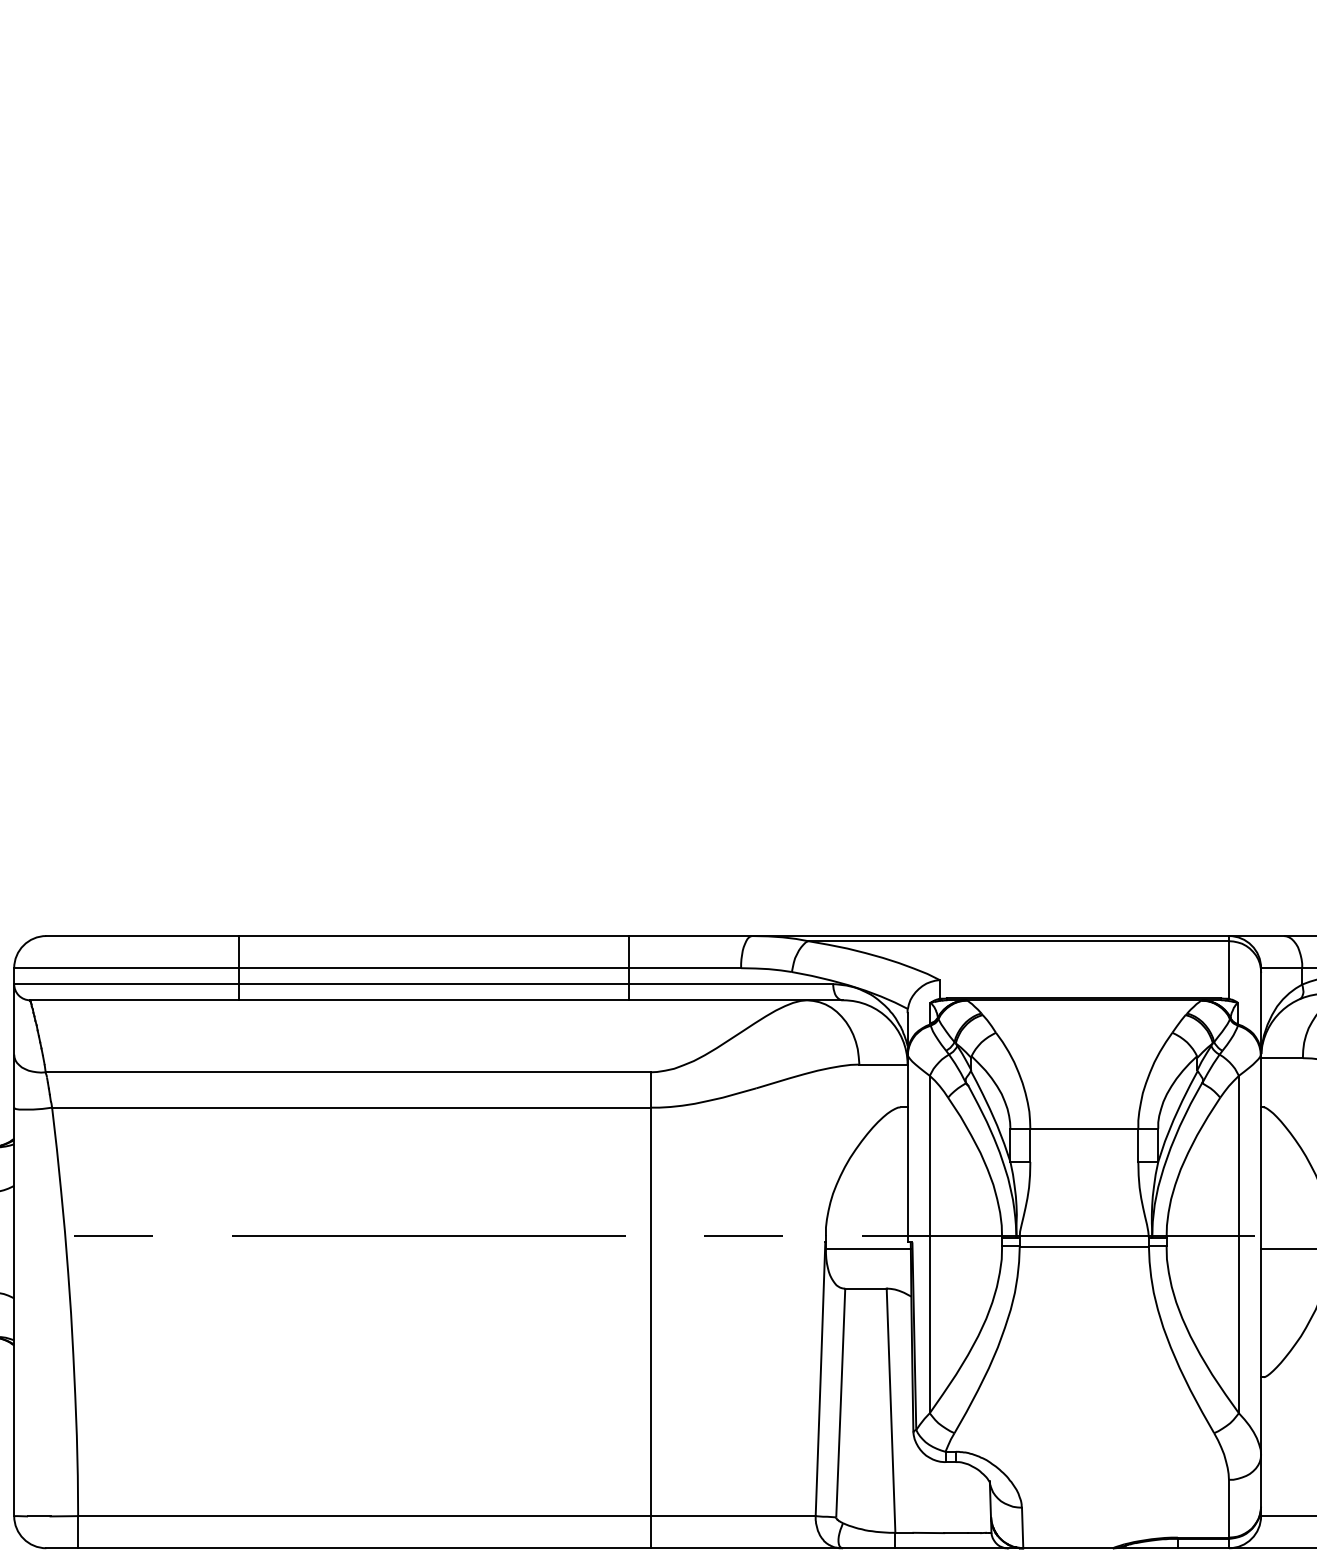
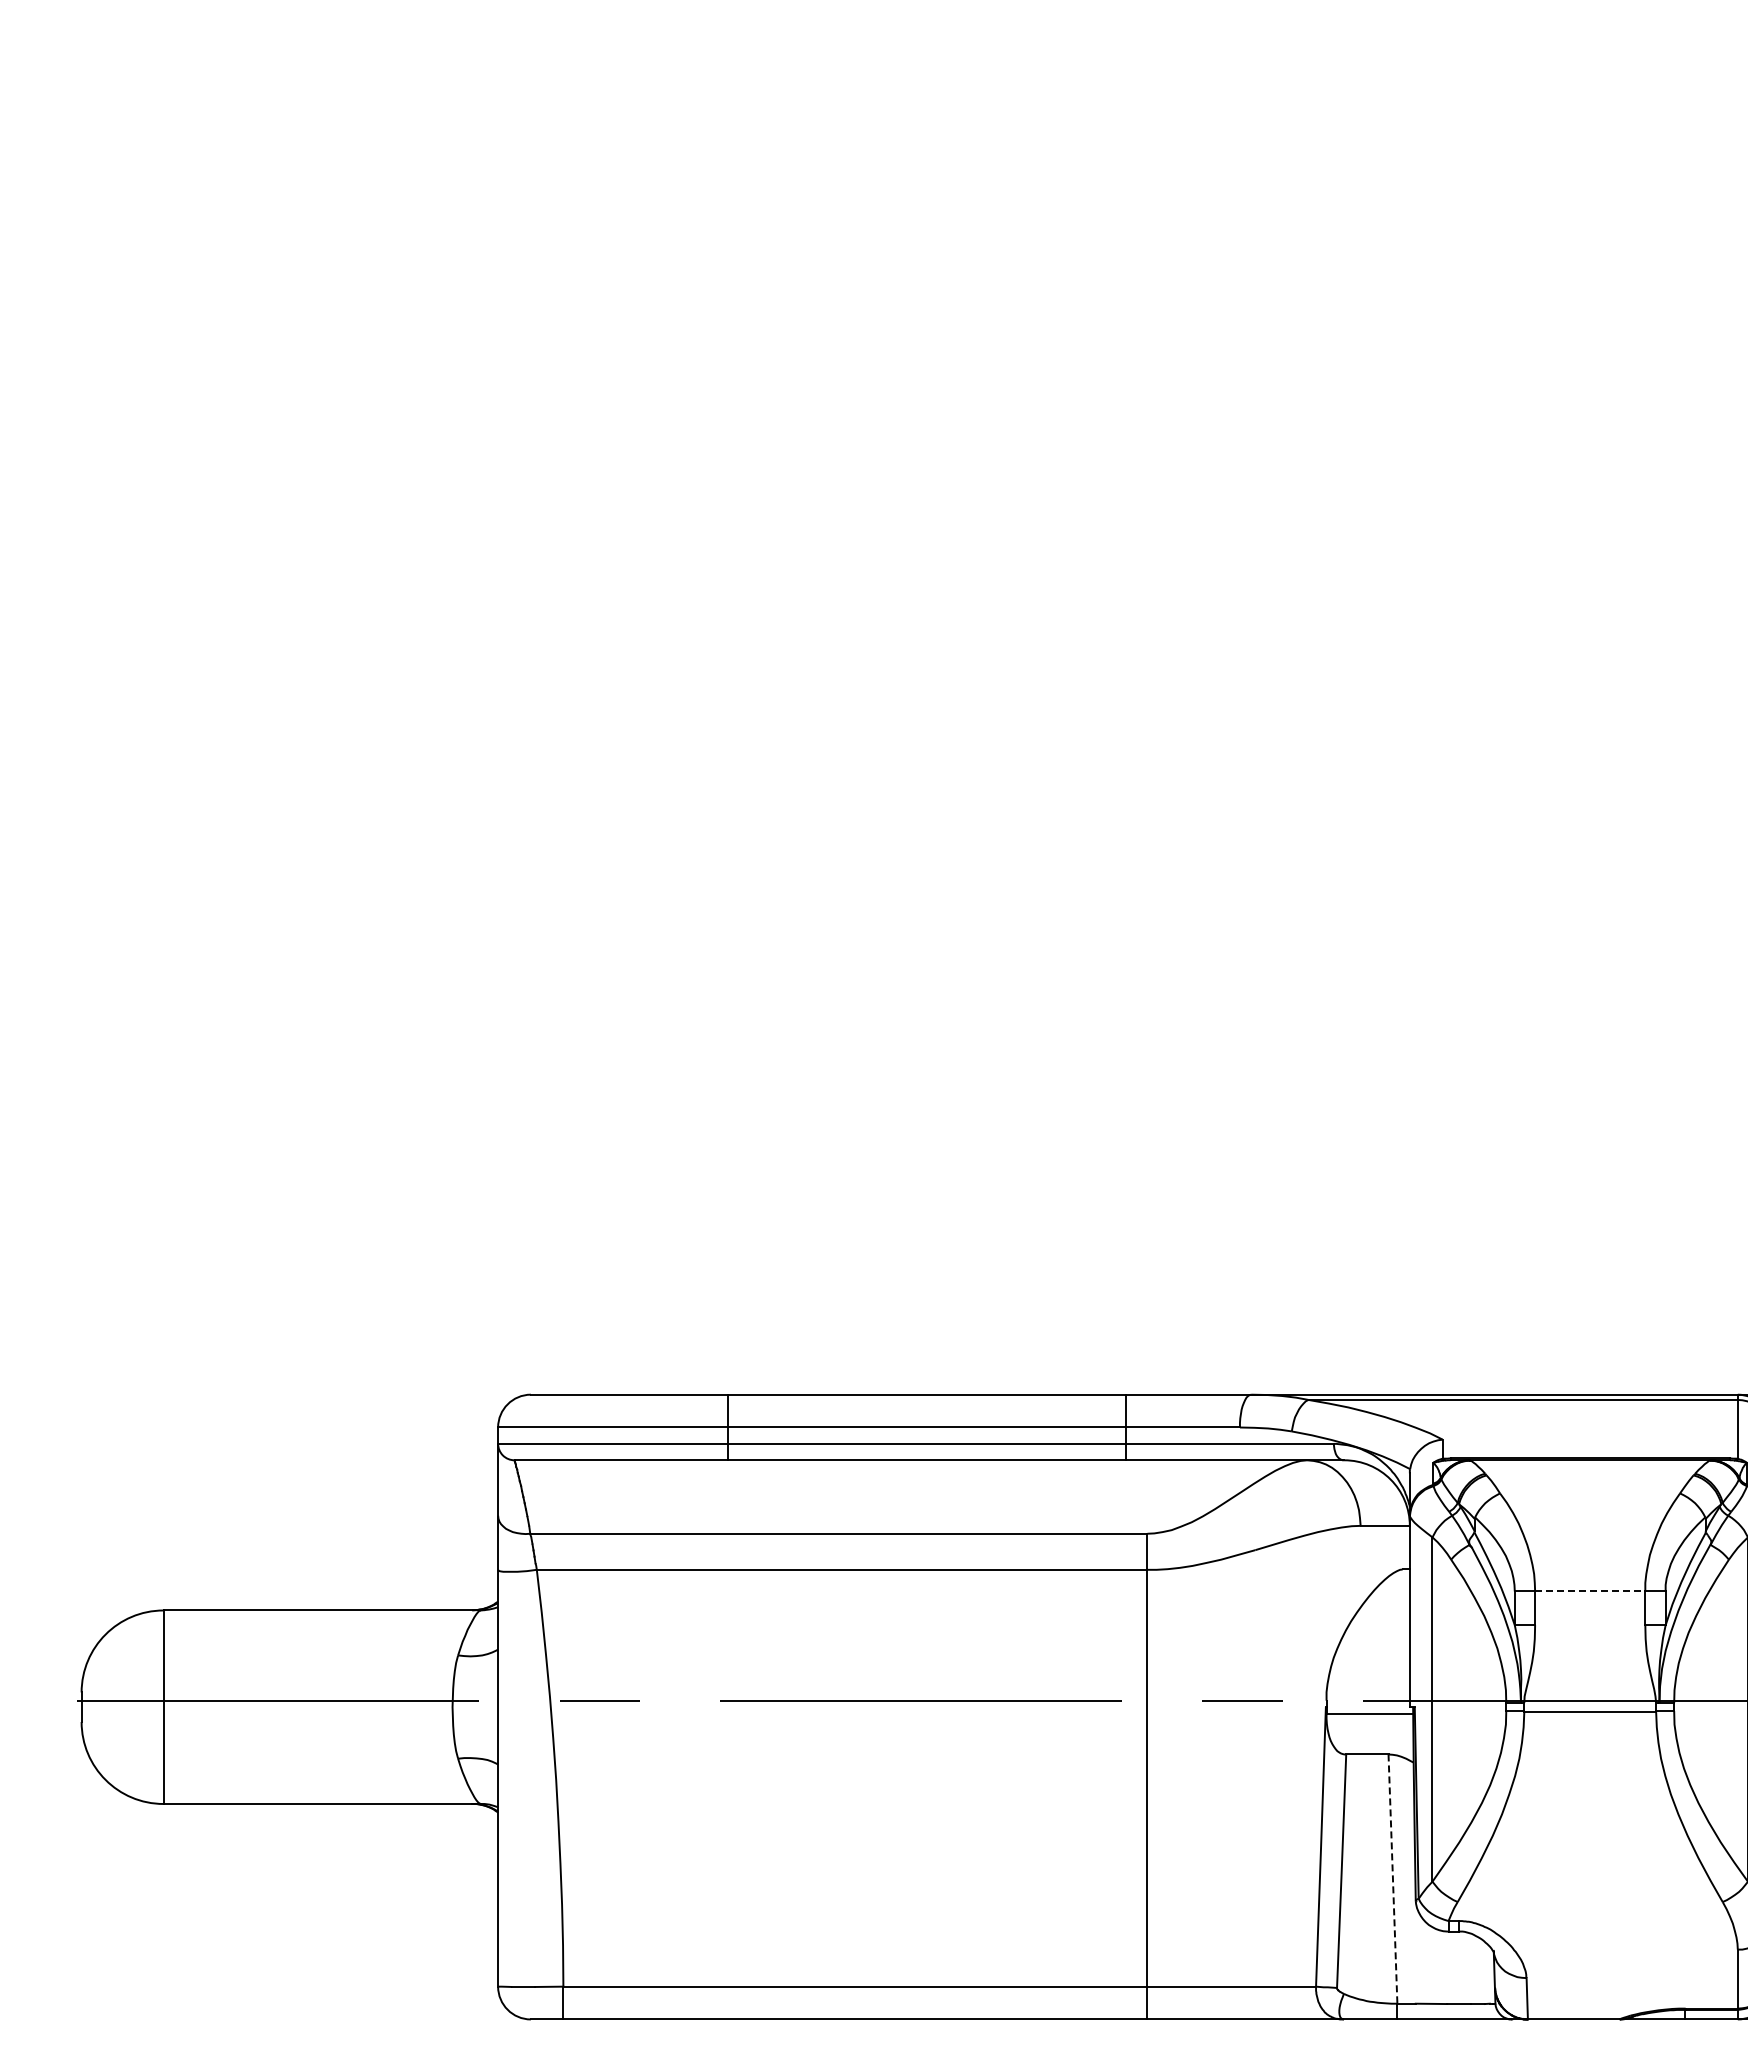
line: (1084, 1128) -> (1590, 1591), solid -> dashed
line: (890, 1411) -> (1392, 1879), solid -> dashed

